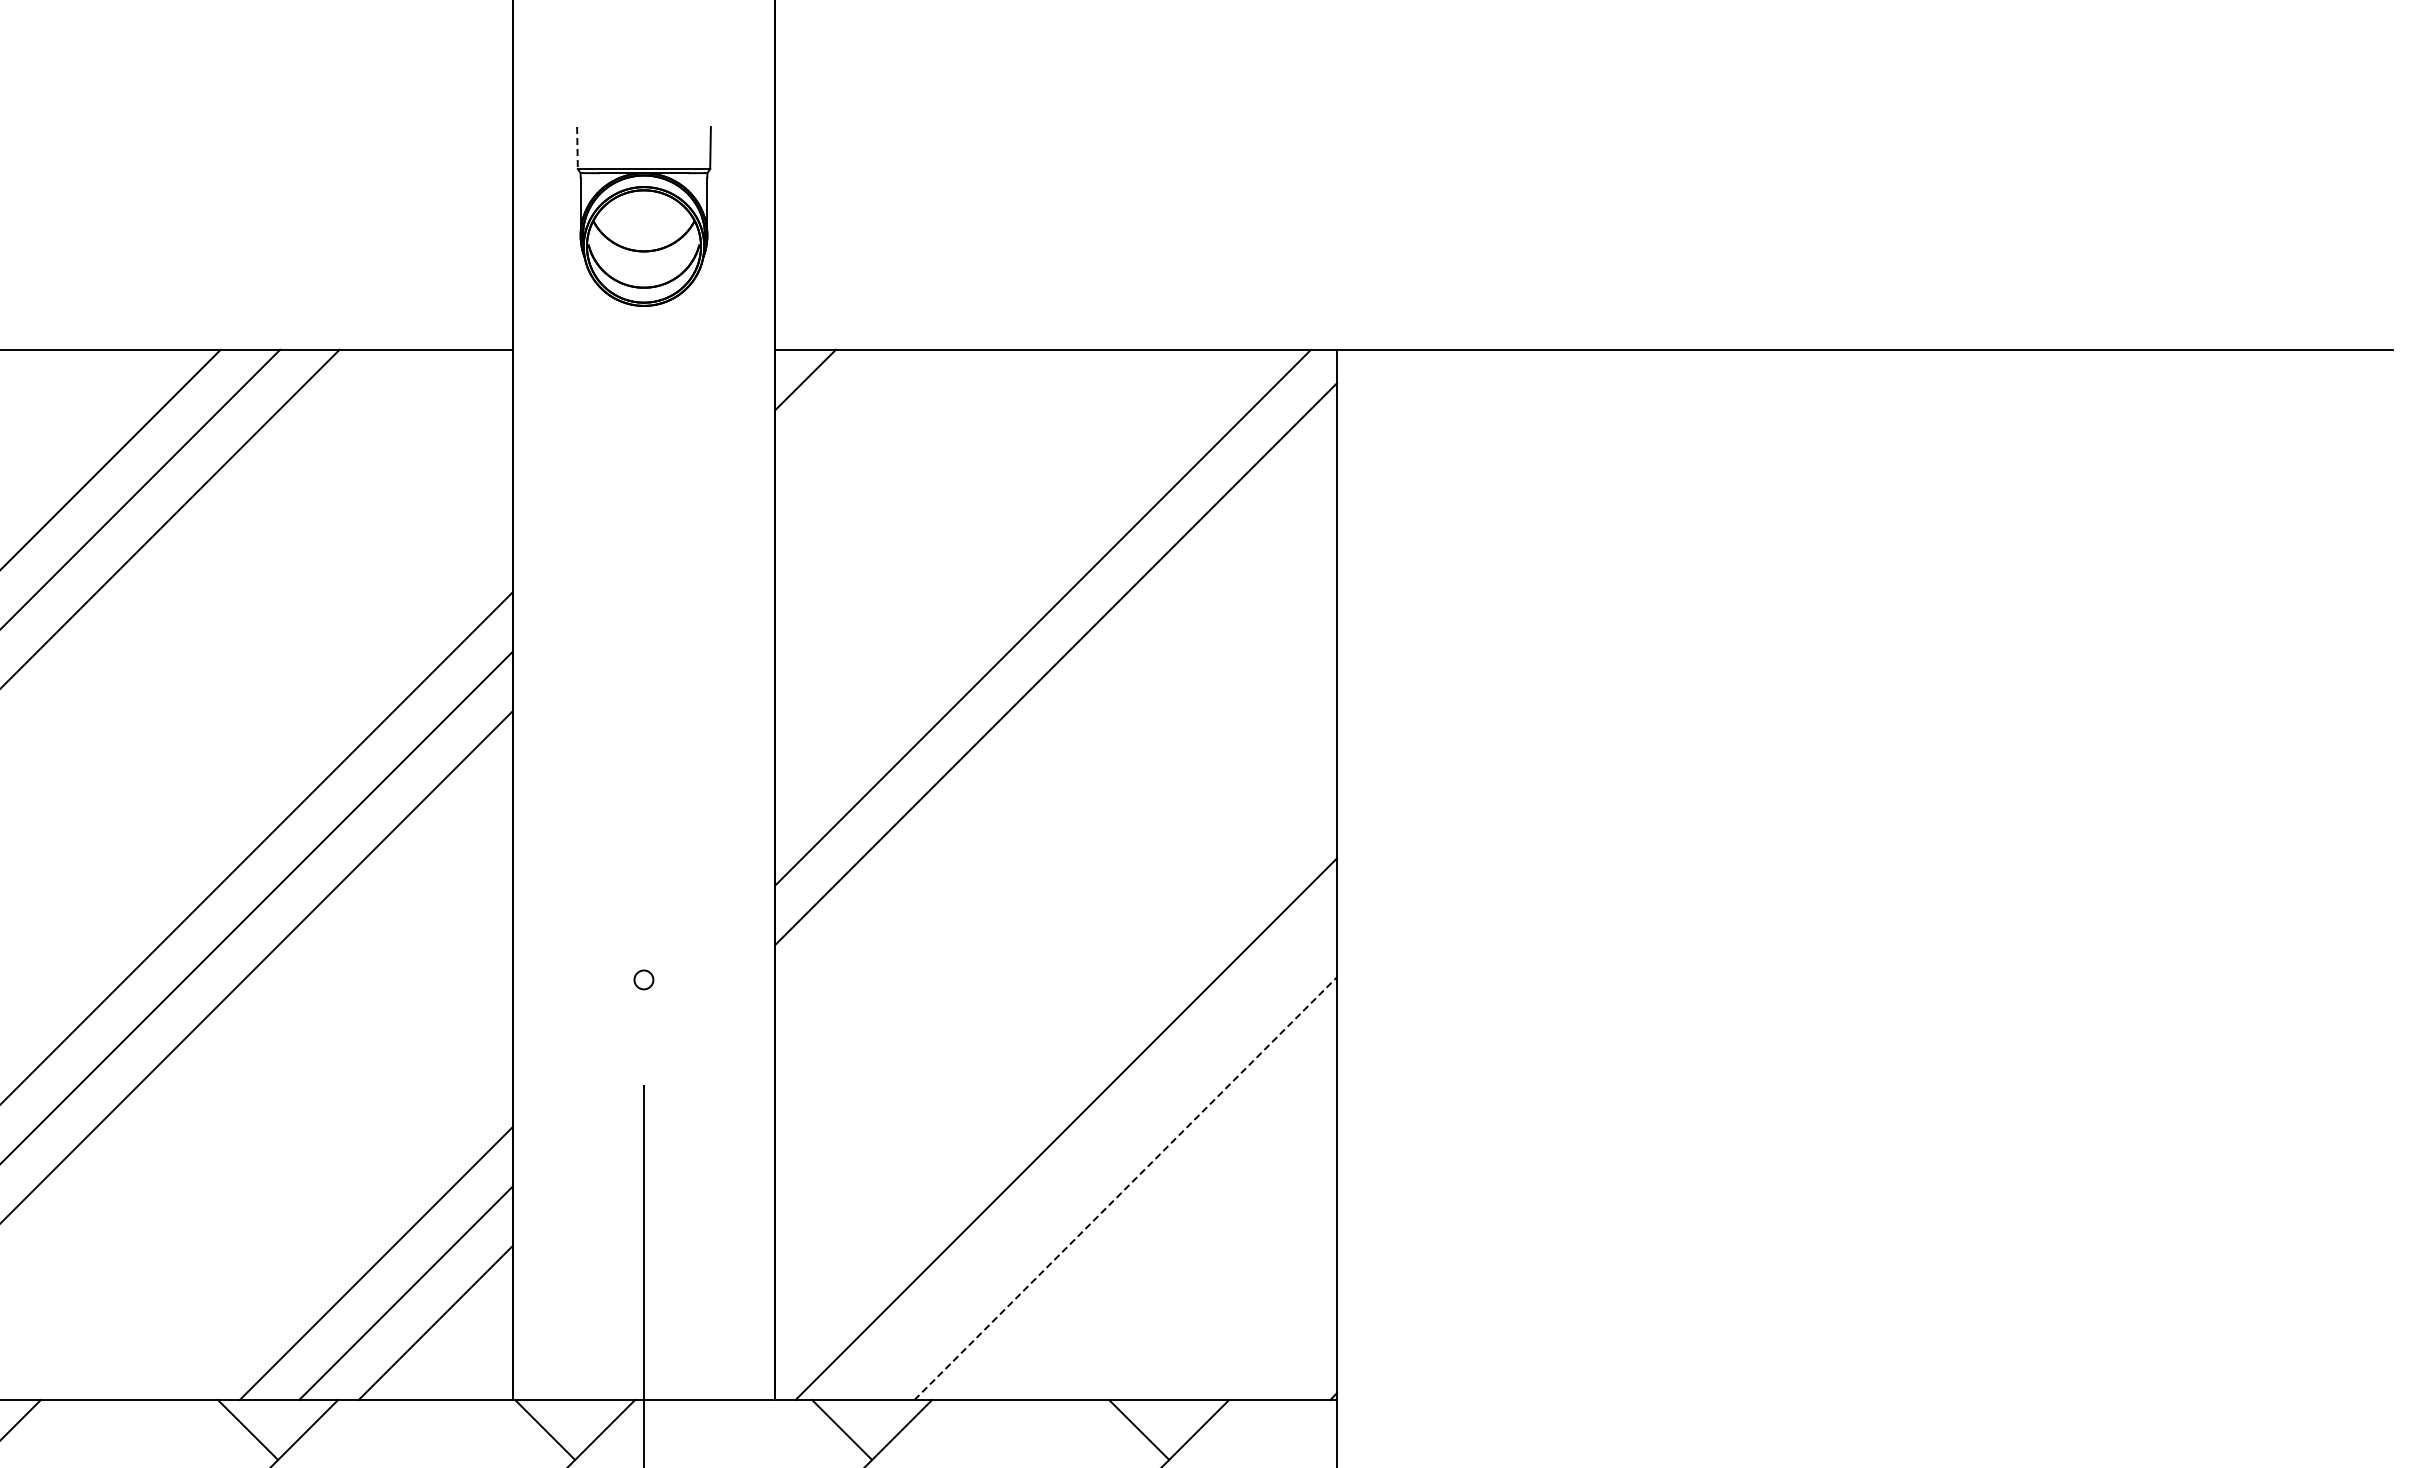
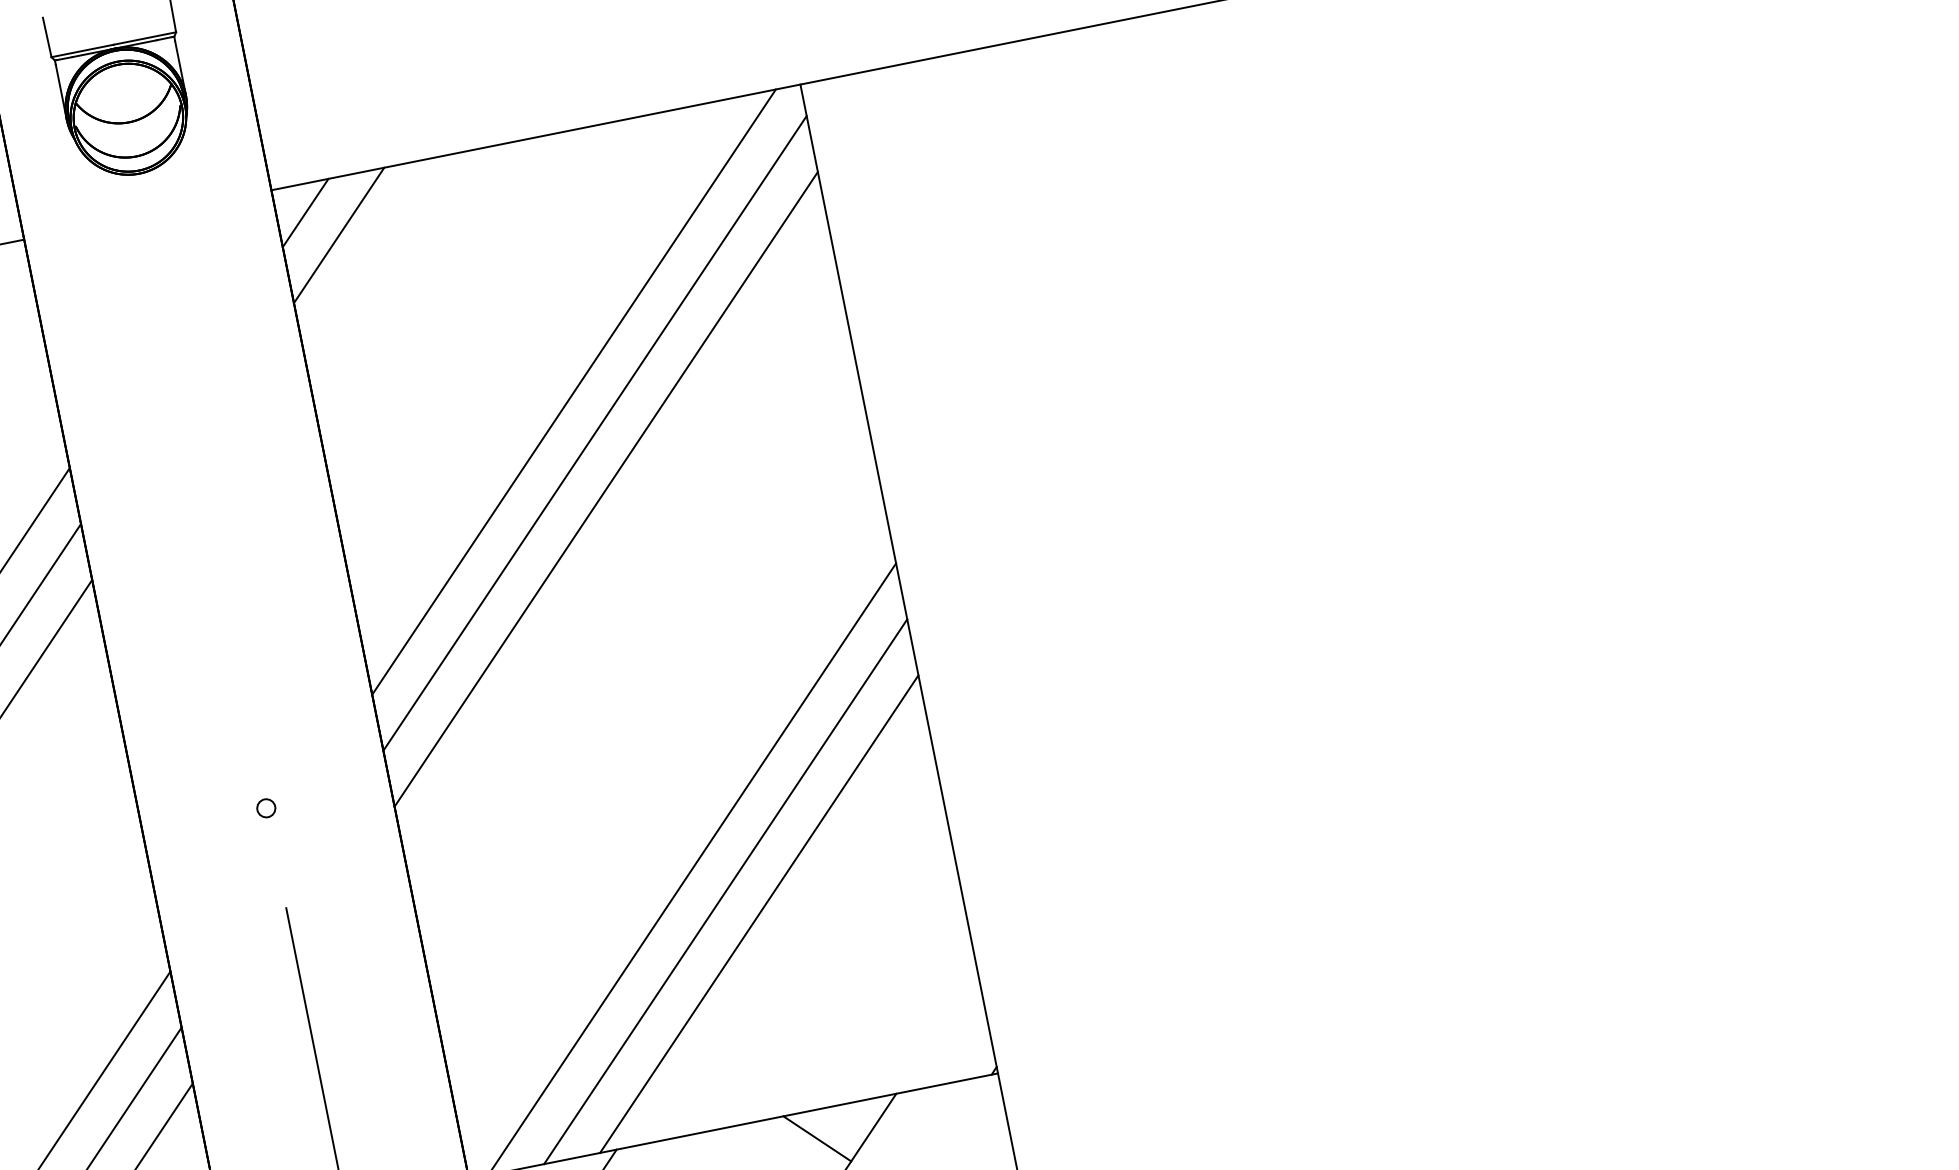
line: (577, 148) -> (47, 37), dashed -> solid
line: (835, 409) -> (339, 235), added
line: (1056, 723) -> (606, 489), added
line: (1096, 1158) -> (726, 891), added
line: (1125, 1188) -> (759, 914), dashed -> solid

